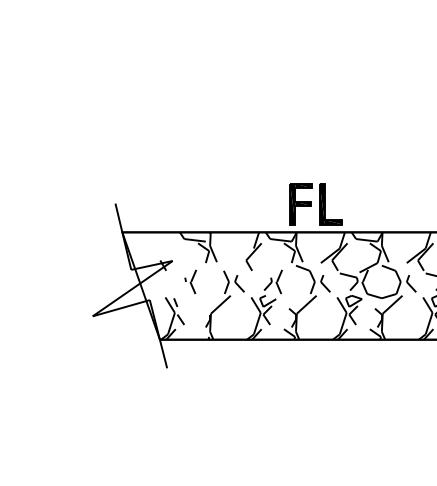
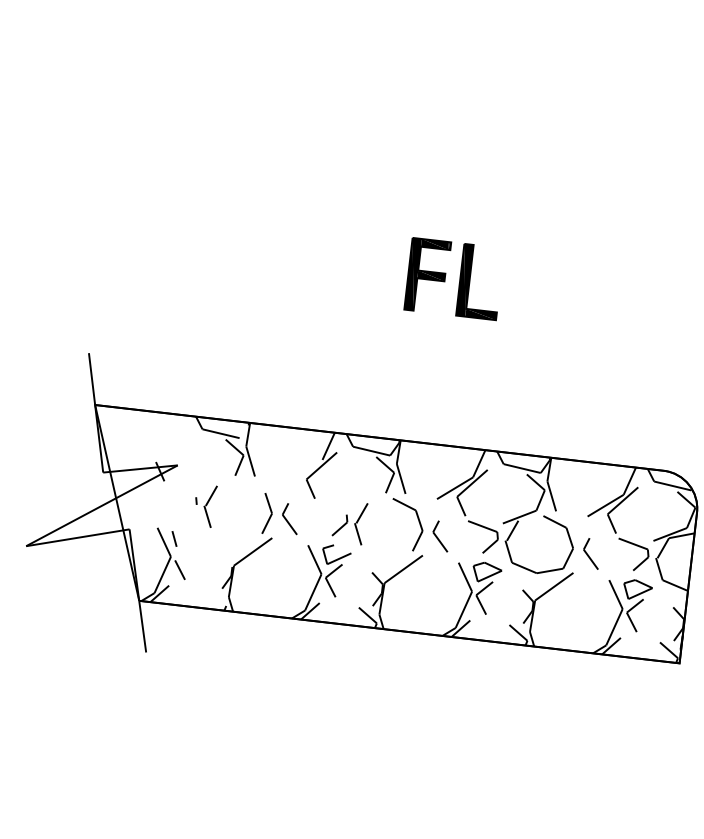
part: (315, 204) -> (452, 279), moved

